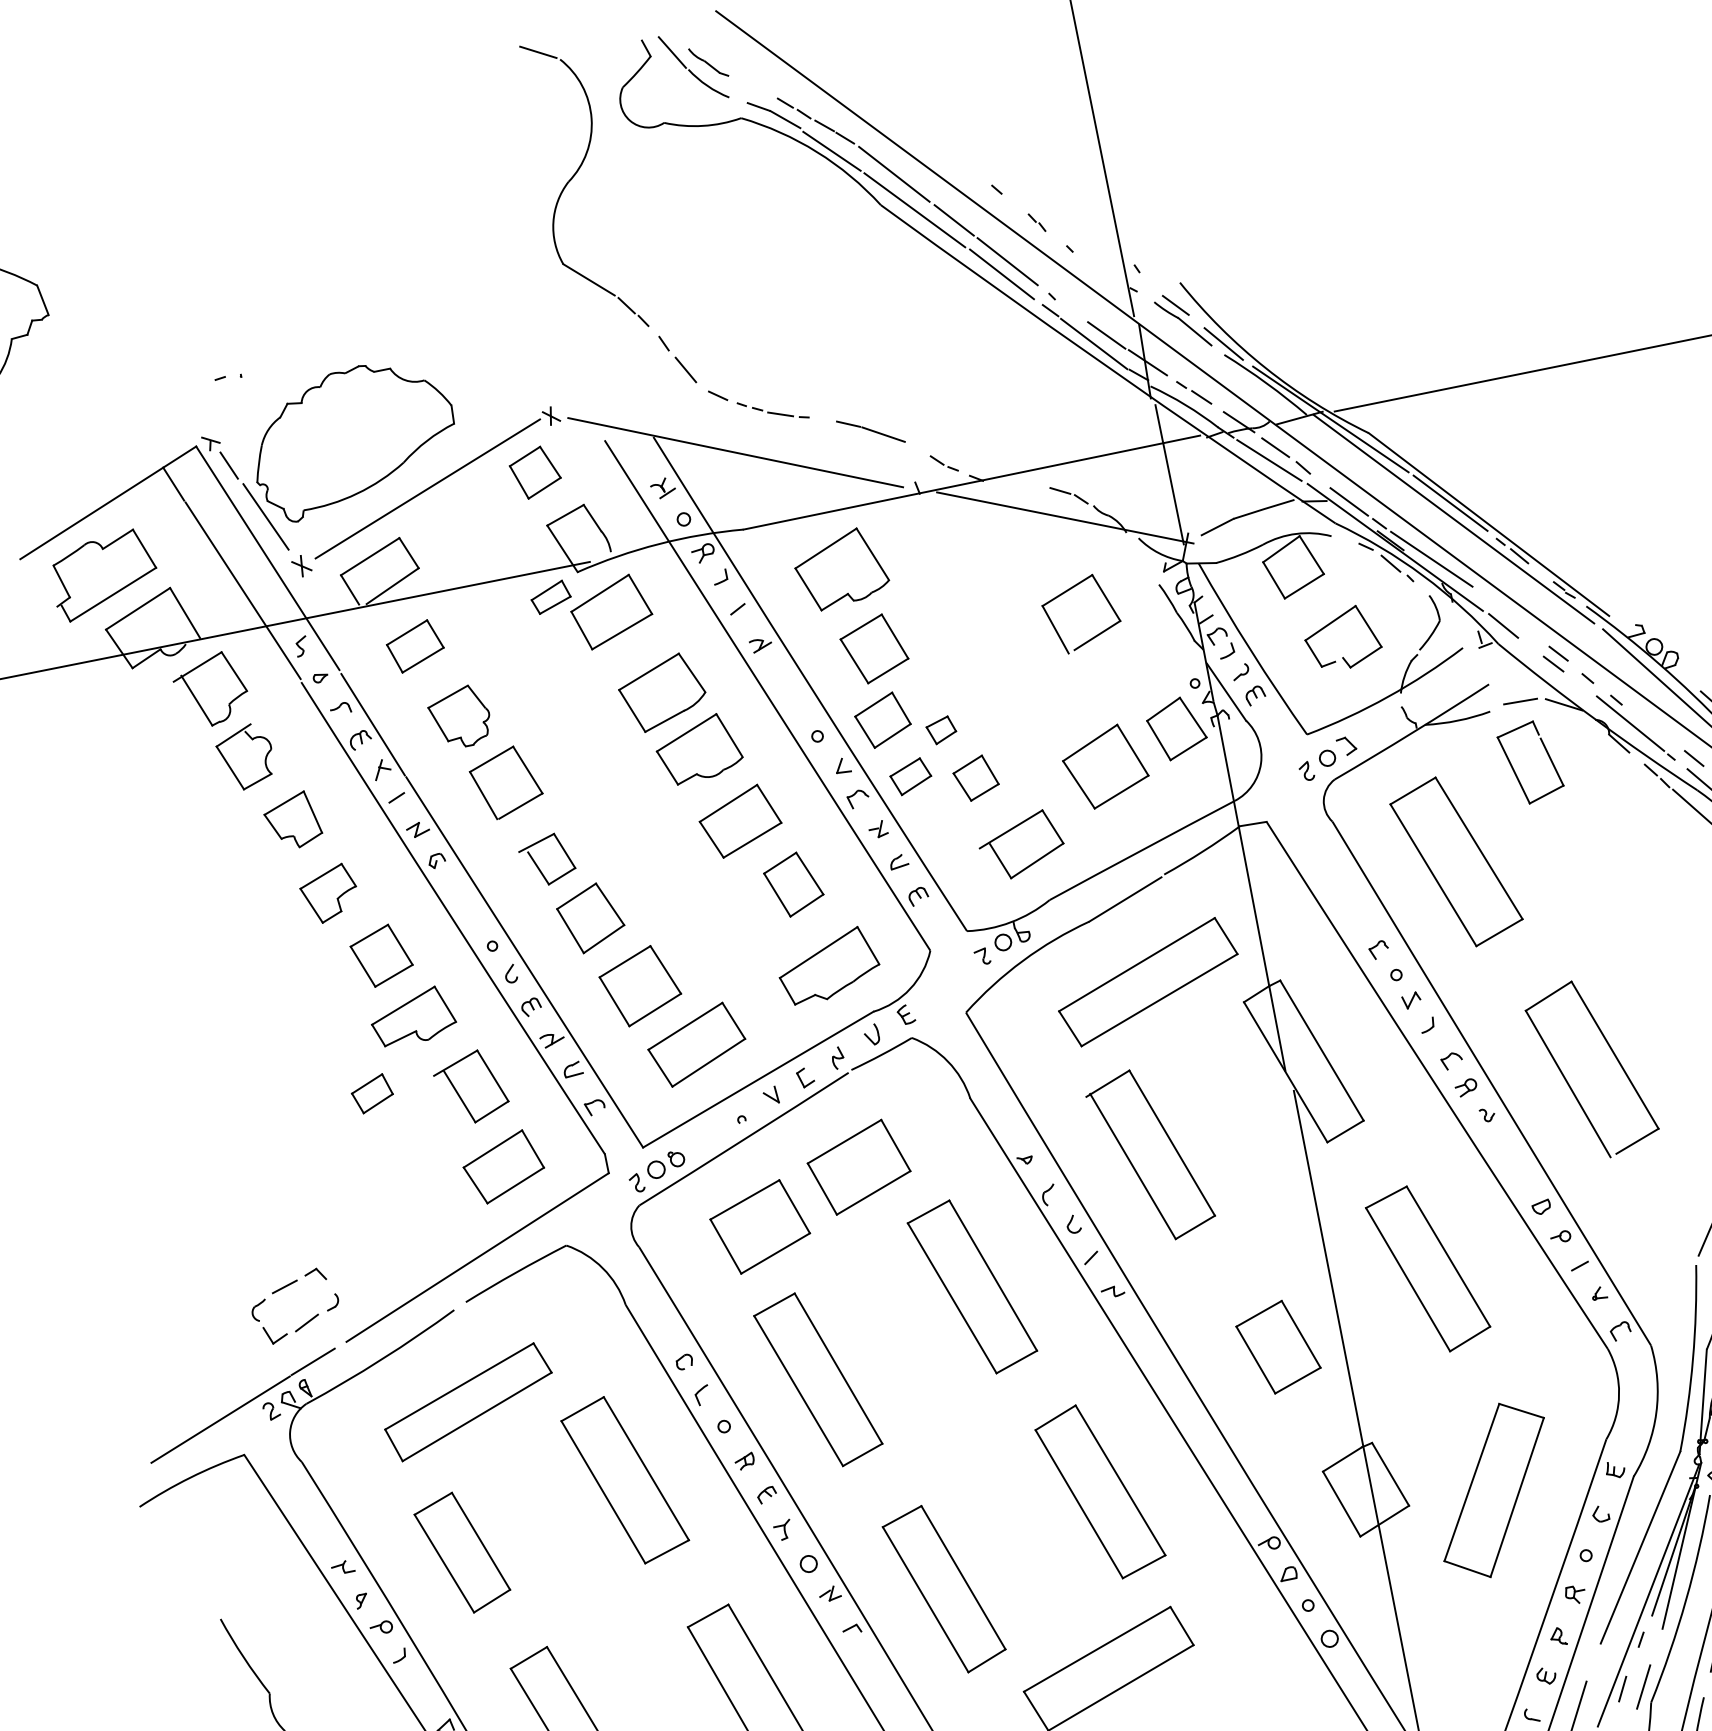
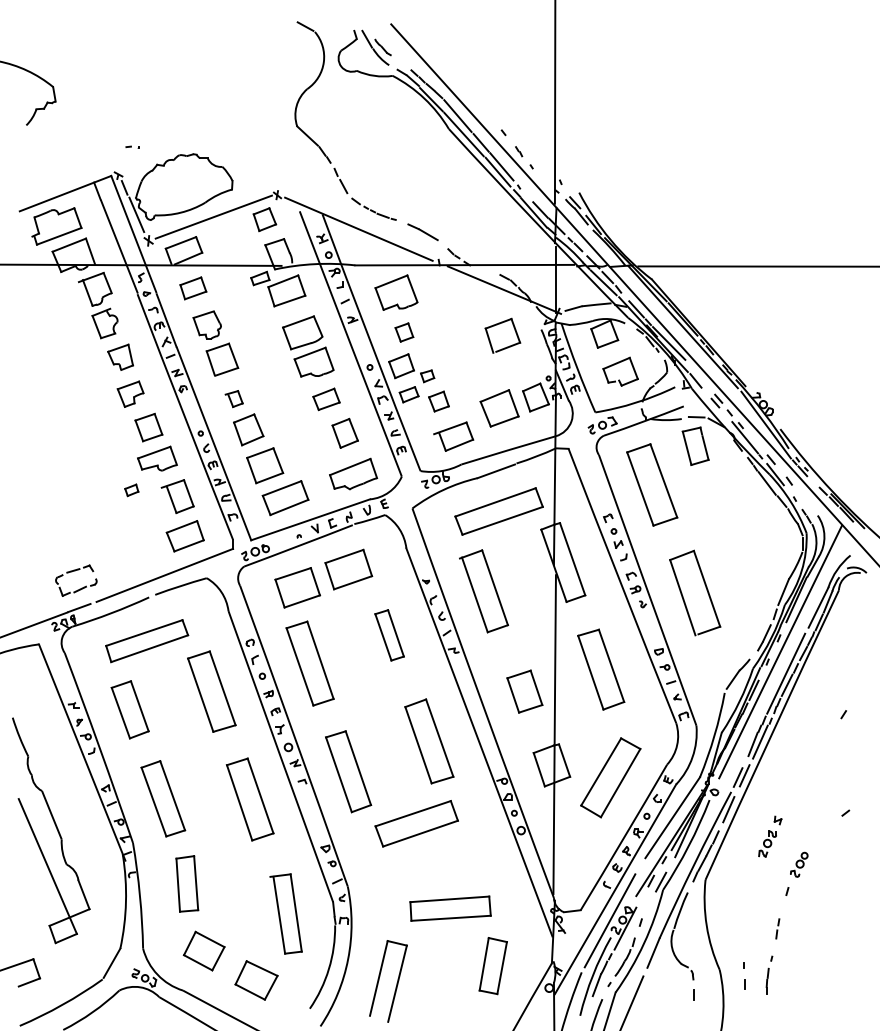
part: (874, 648) -> (404, 332), size x0.6
part: (740, 821) -> (326, 399), size x0.7
part: (547, 858) -> (234, 398), size x0.7
part: (372, 1094) -> (131, 490), size x0.7
part: (972, 1287) -> (389, 635), size x0.6

